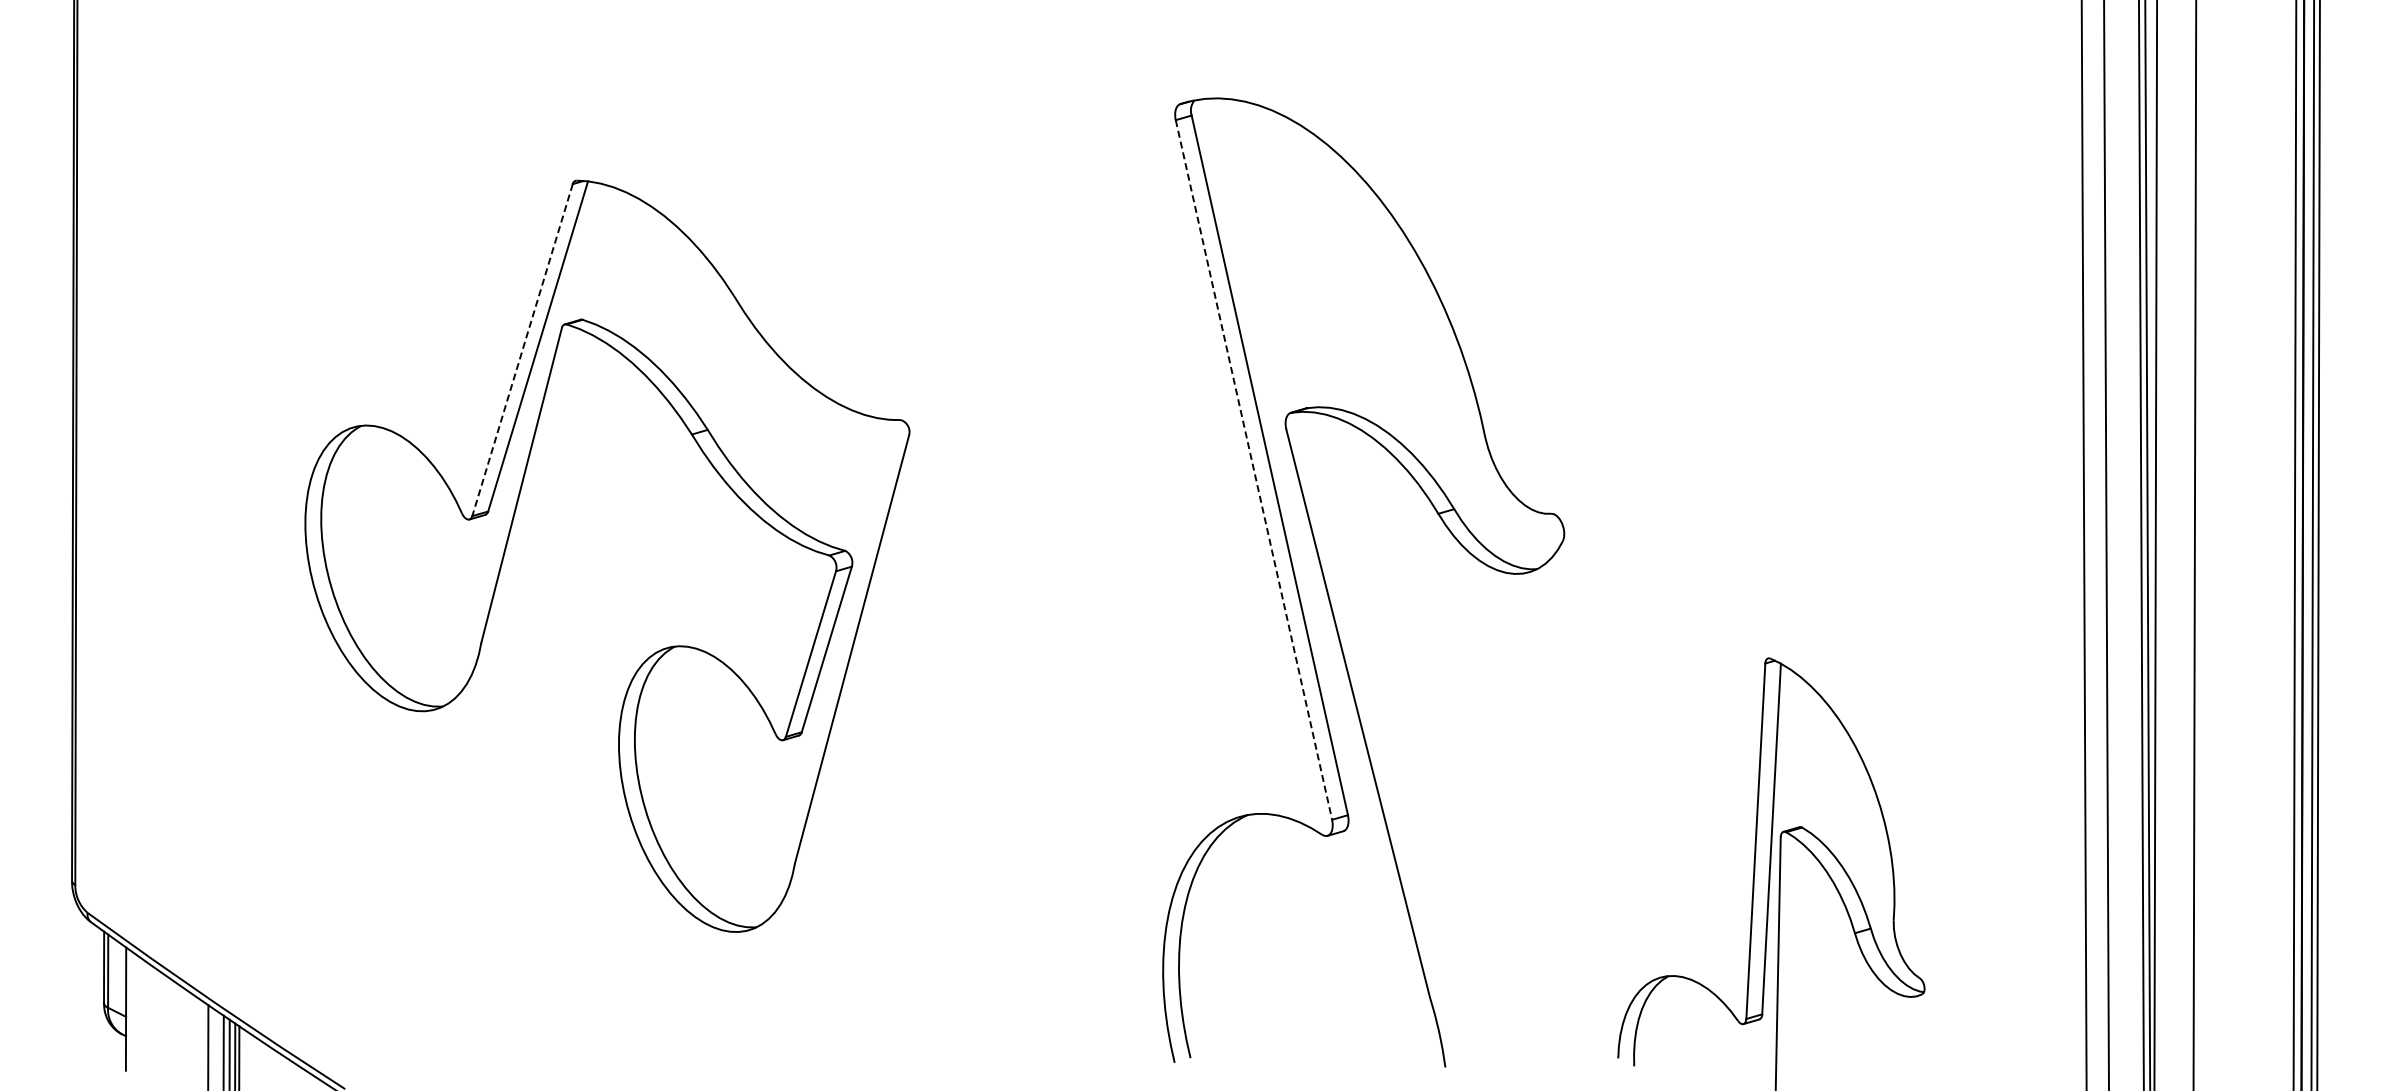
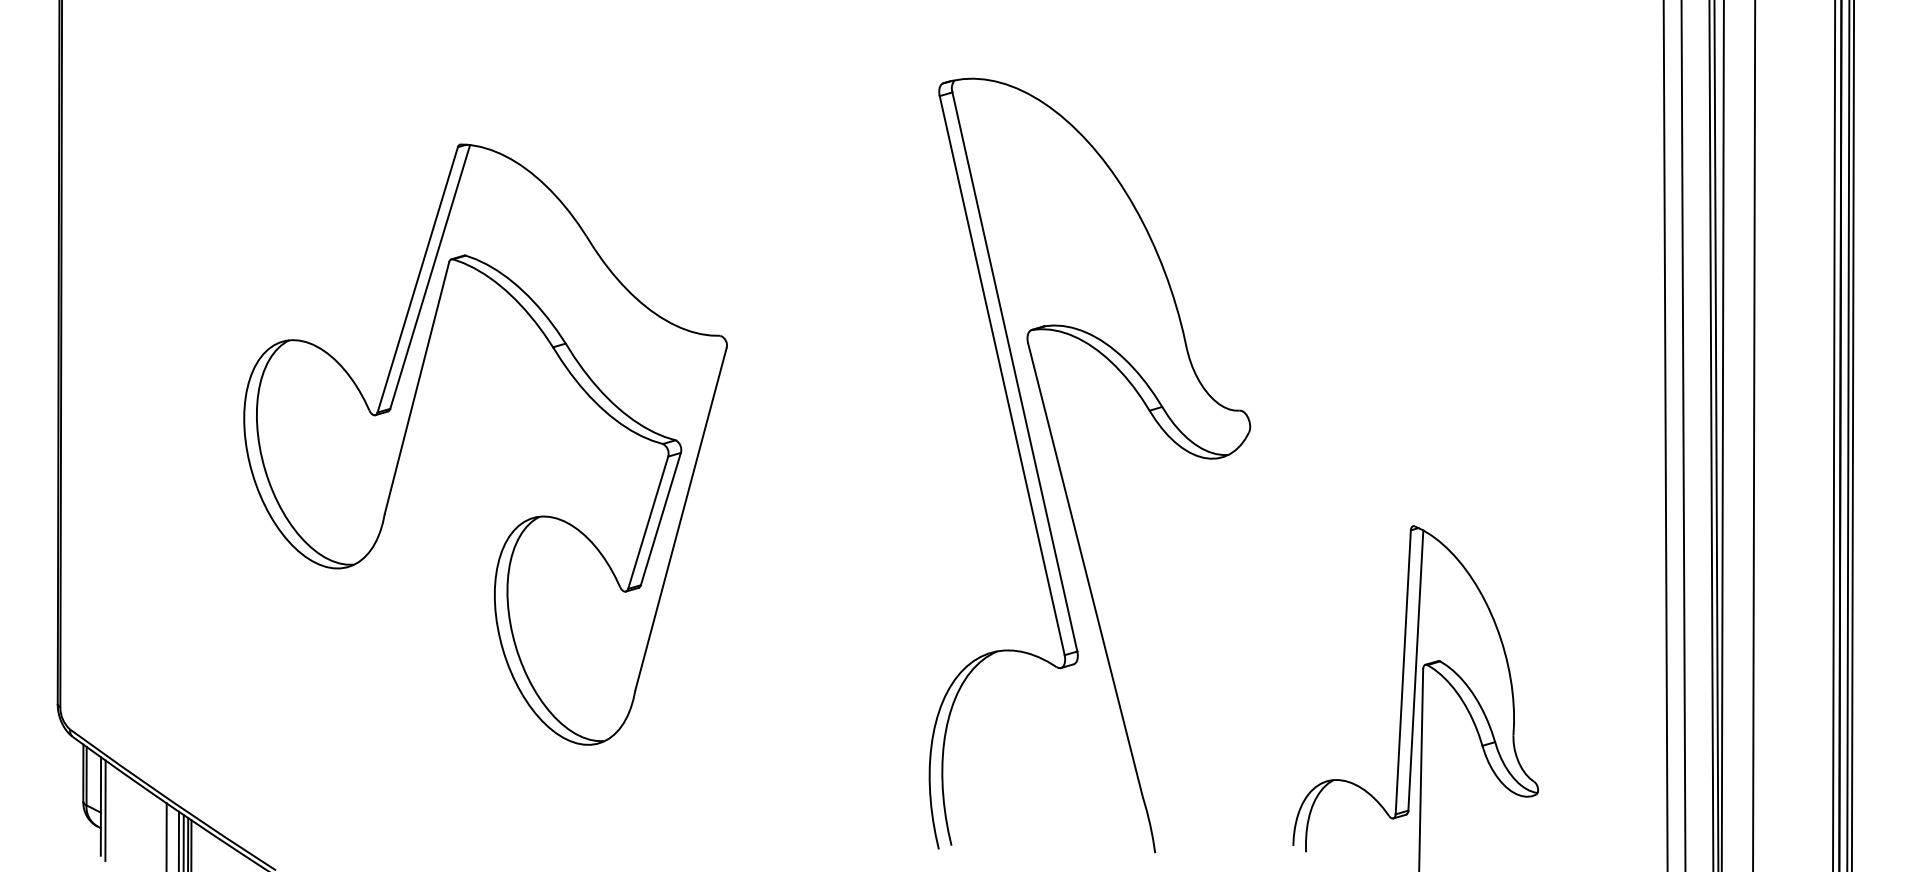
line: (522, 350) -> (417, 280), dashed -> solid
line: (1254, 470) -> (1002, 376), dashed -> solid
line: (131, 1014) -> (105, 810), added

